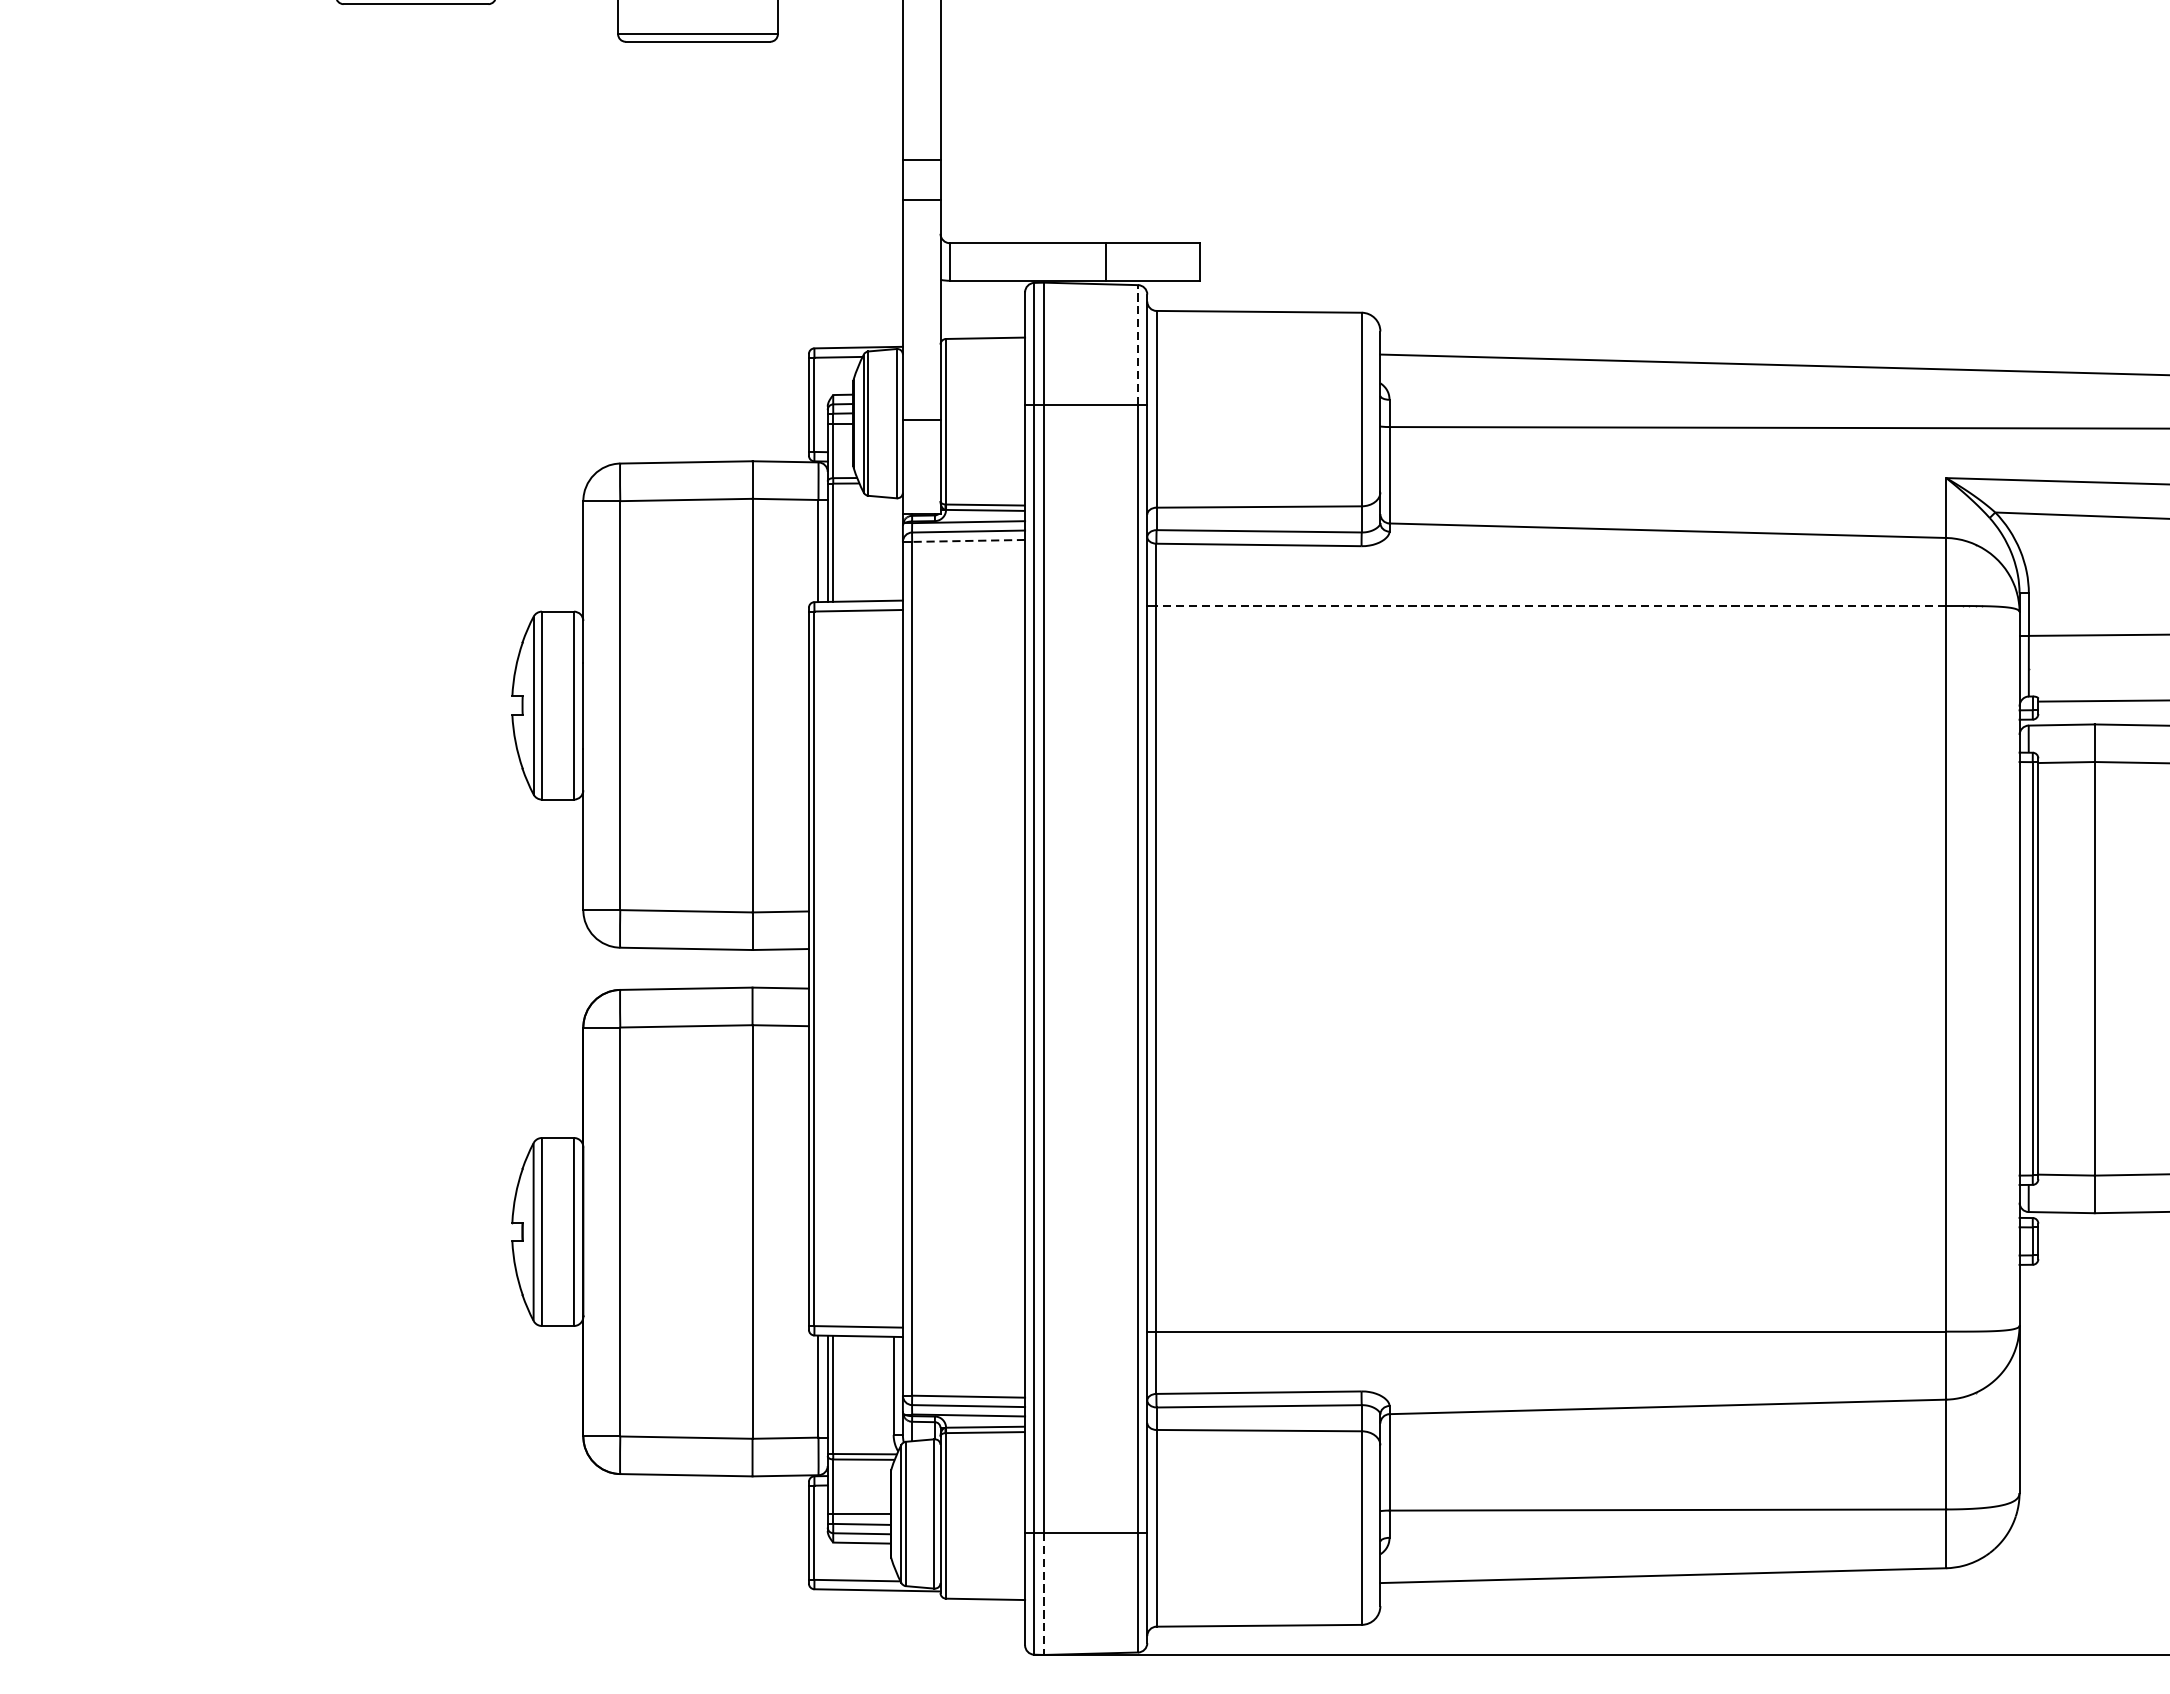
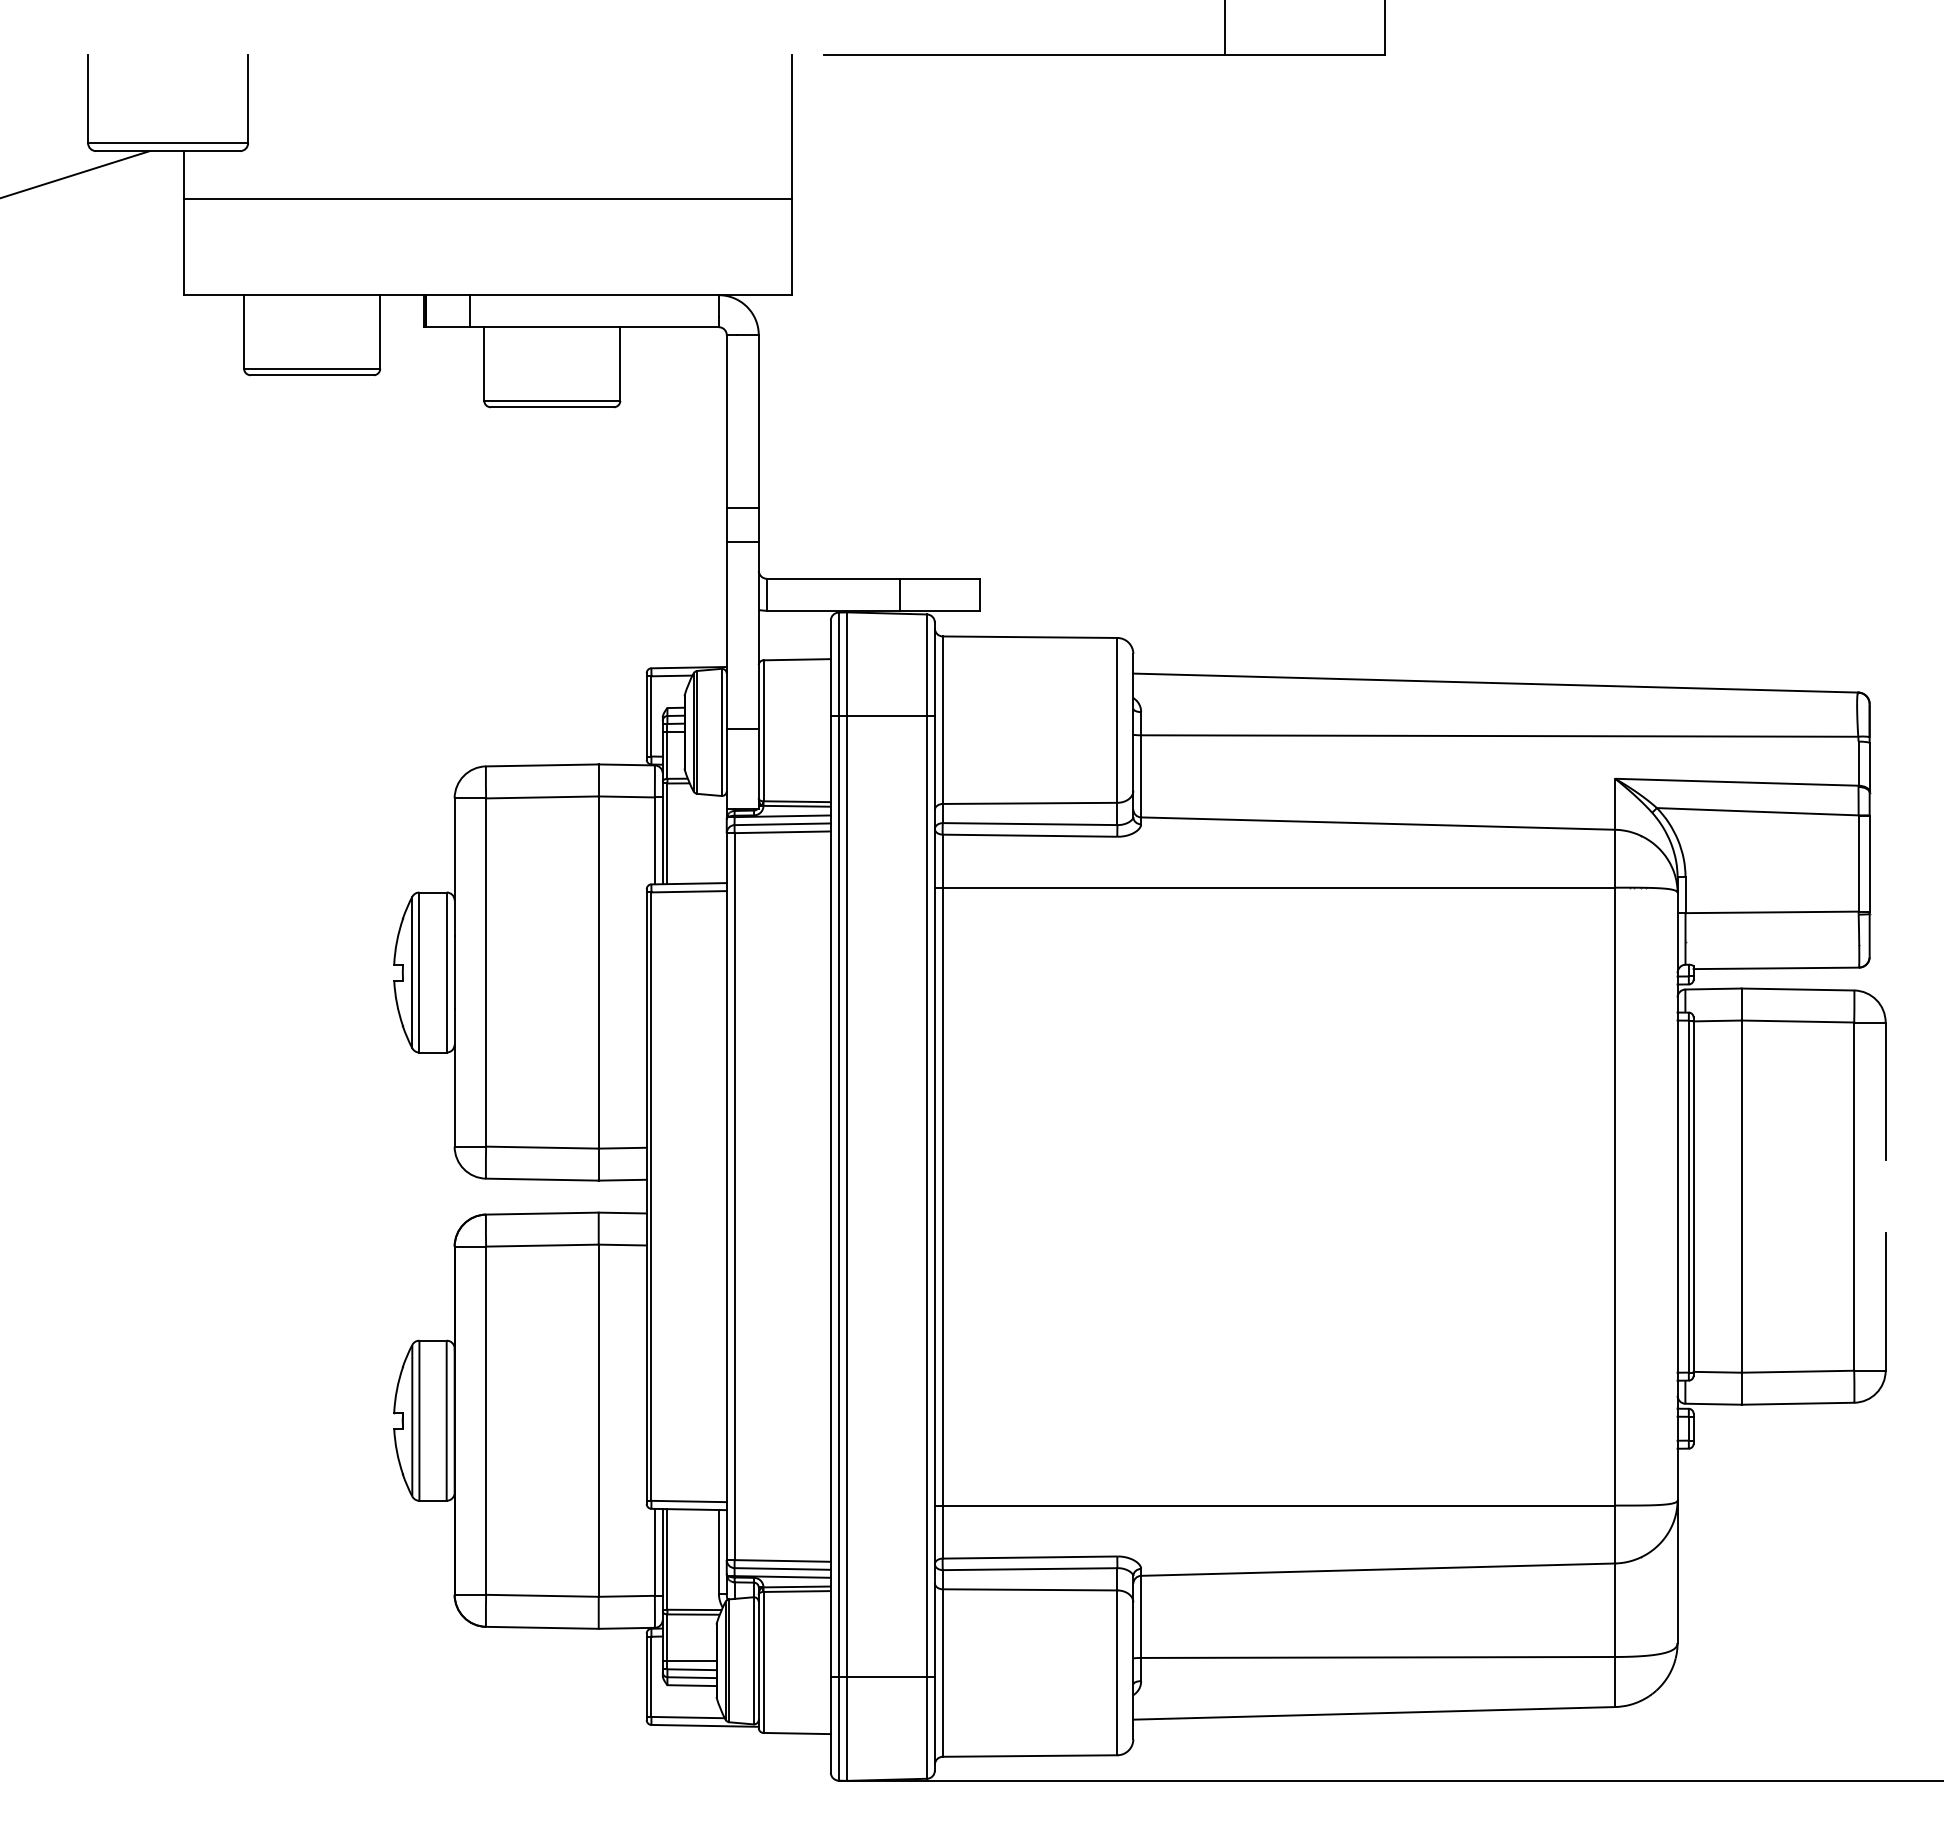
line: (1138, 345) -> (927, 665), dashed -> solid
line: (968, 541) -> (782, 832), dashed -> solid
line: (1550, 605) -> (1278, 887), dashed -> solid
line: (1043, 1594) -> (846, 1729), dashed -> solid

